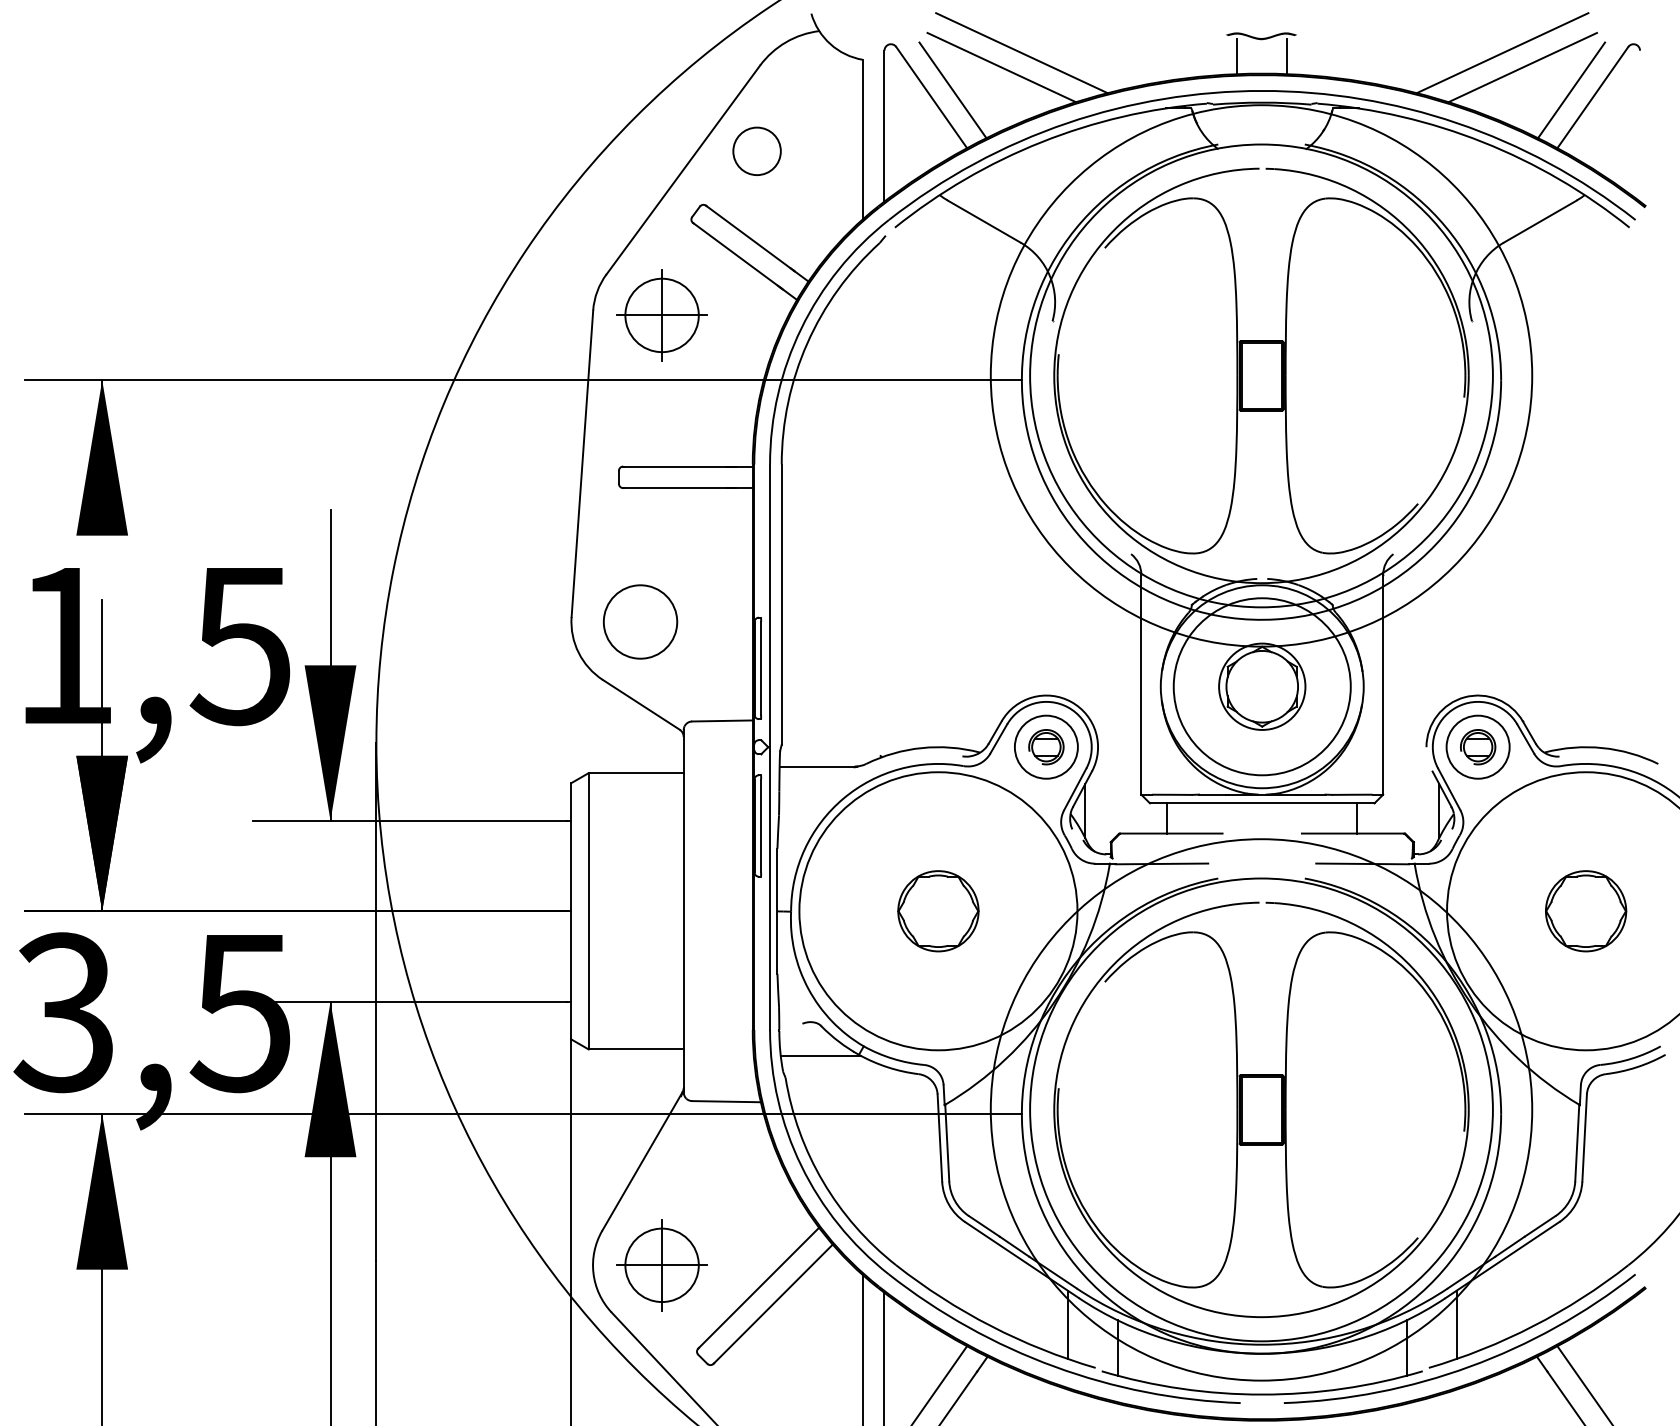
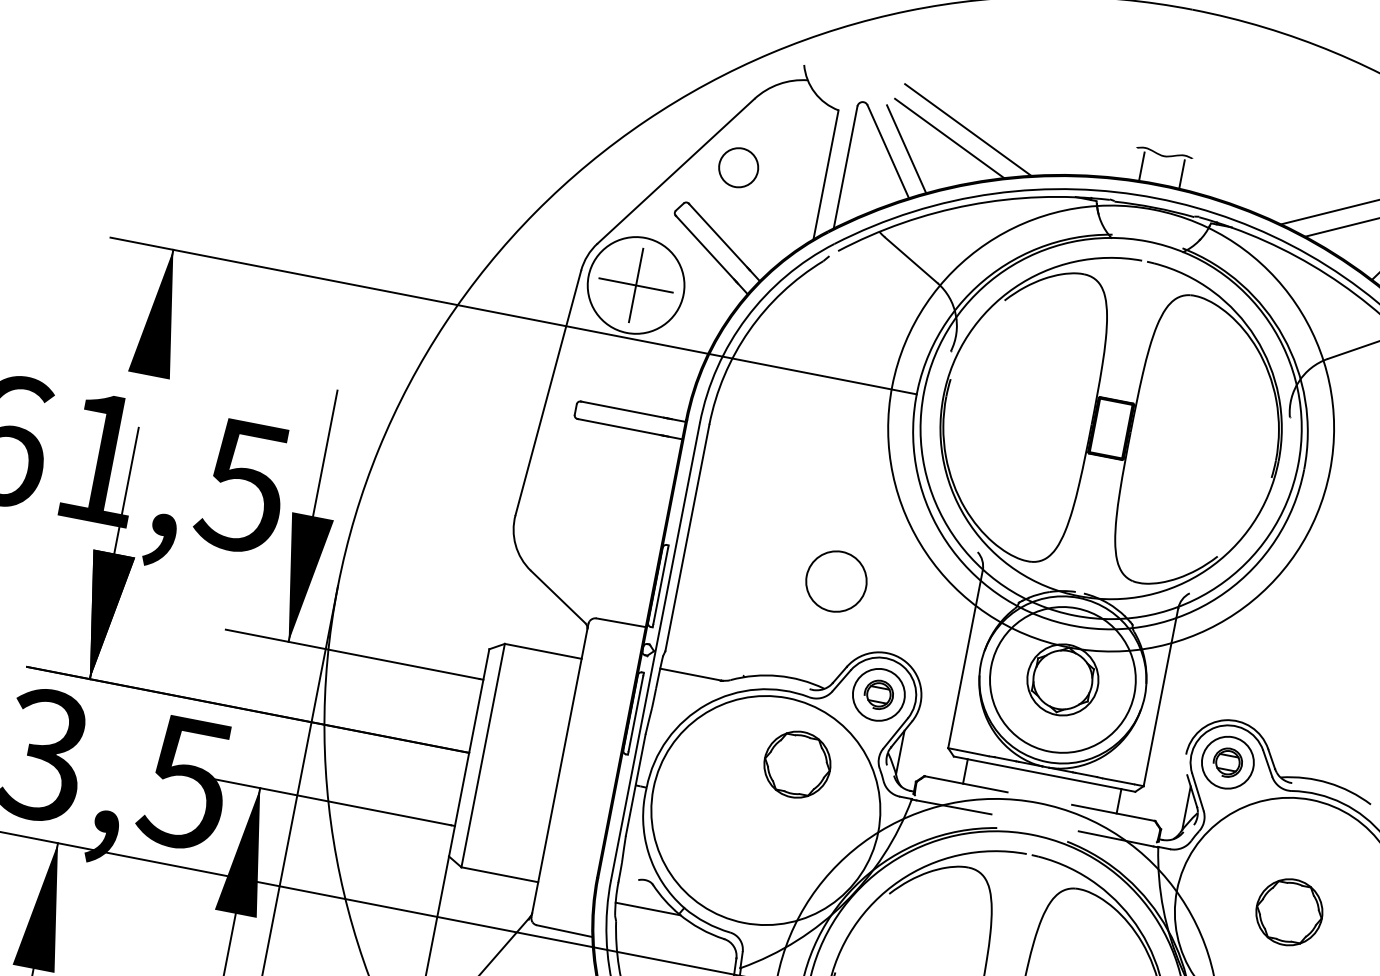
circle: (661, 315) -> (635, 285), size x1.6
circle: (640, 621) -> (836, 581), moved
part: (938, 911) -> (797, 764), moved

